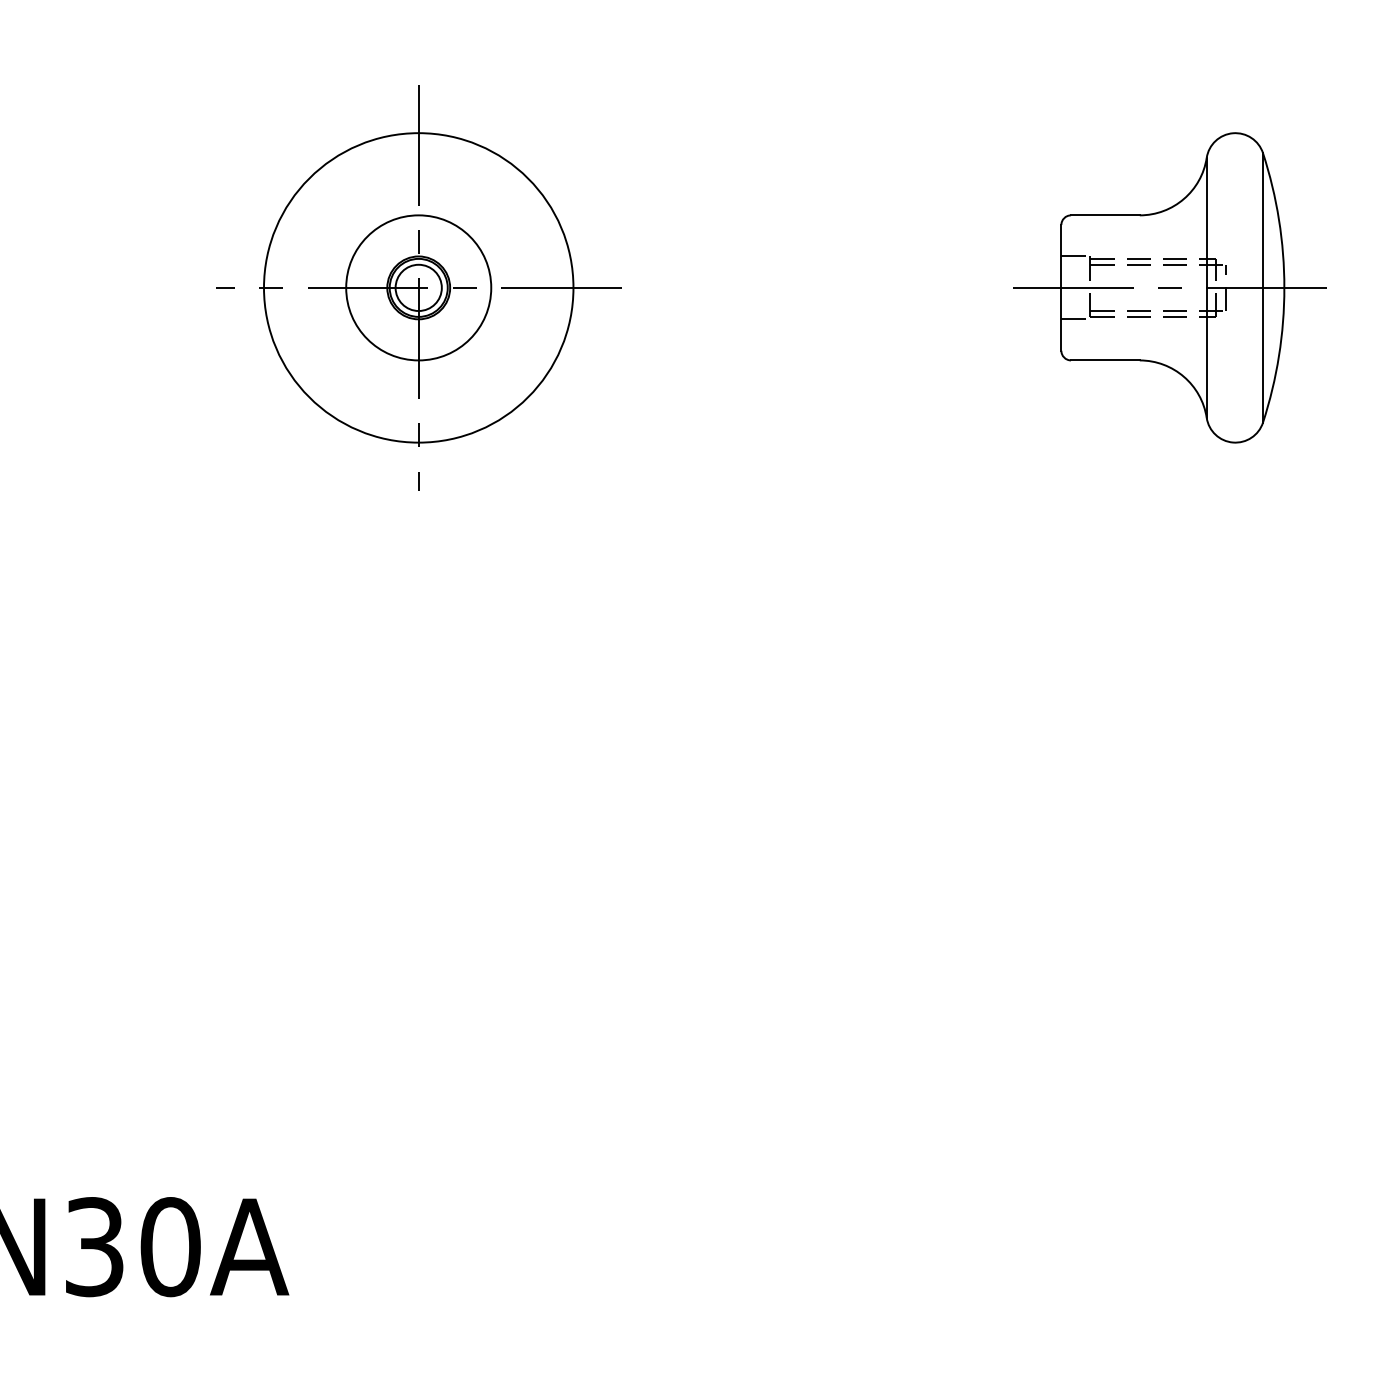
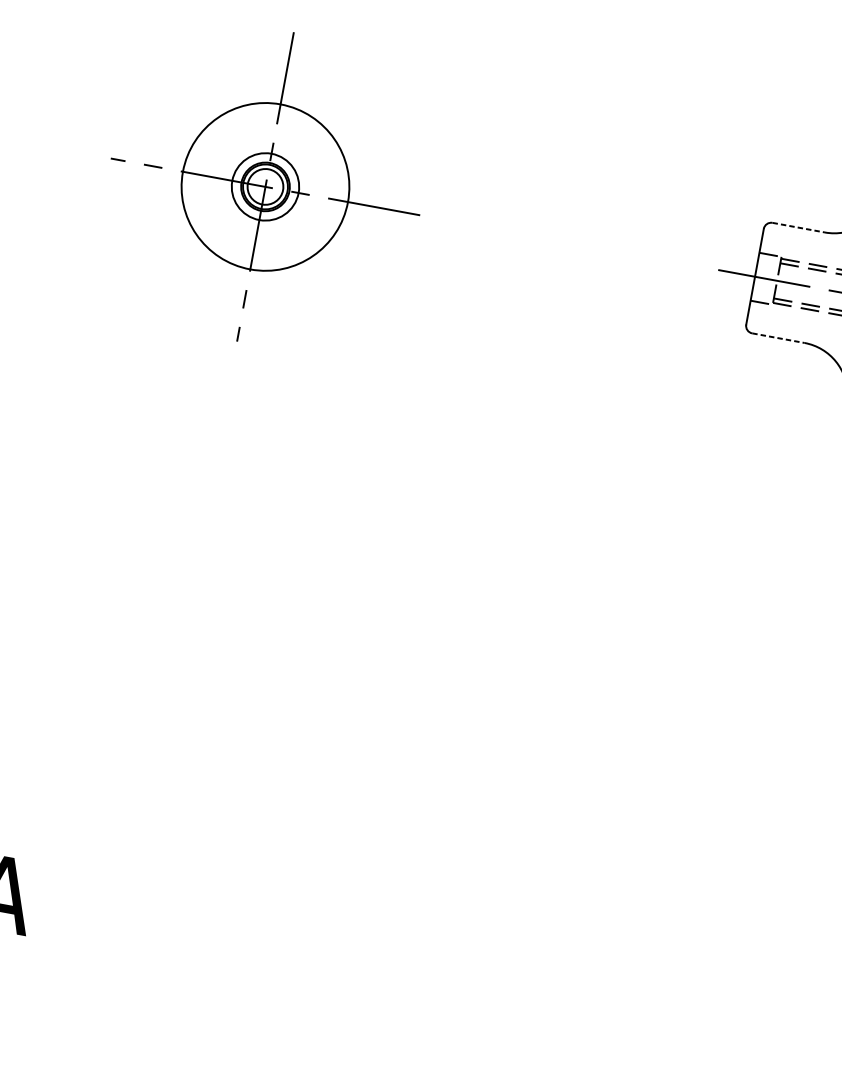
line: (1105, 215) -> (798, 227), solid -> dashed
circle: (418, 287) -> (265, 186), size x0.6
circle: (418, 287) -> (265, 186), size x0.7
line: (1105, 360) -> (778, 338), solid -> dashed

